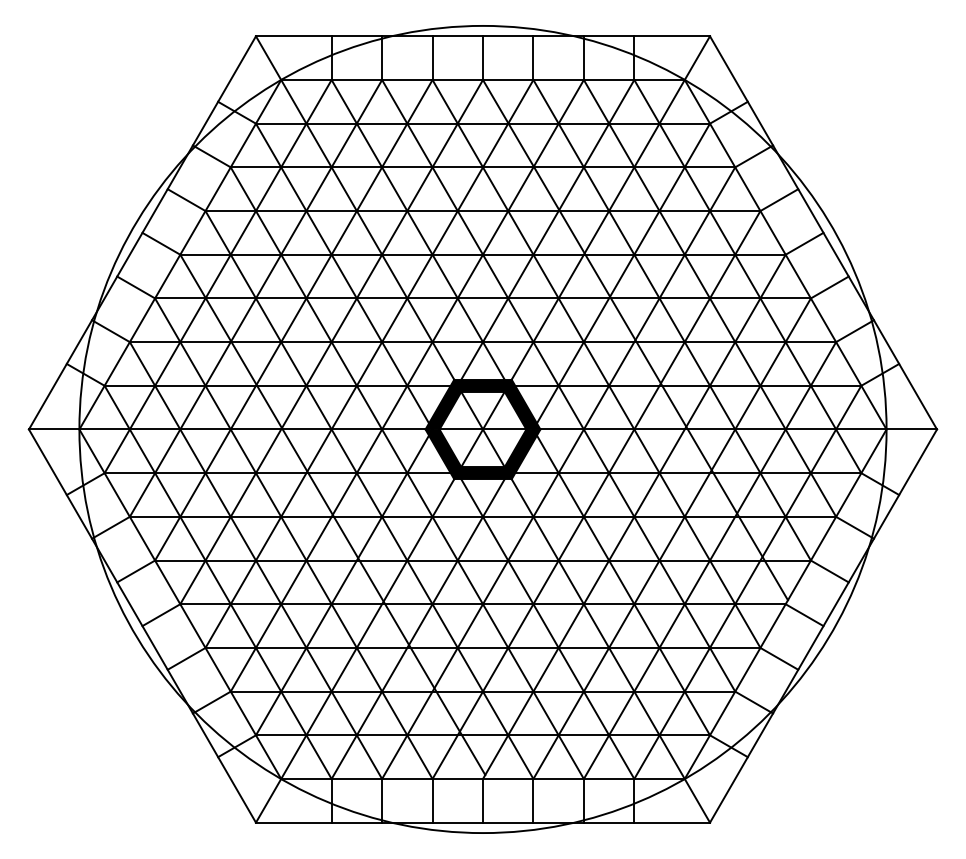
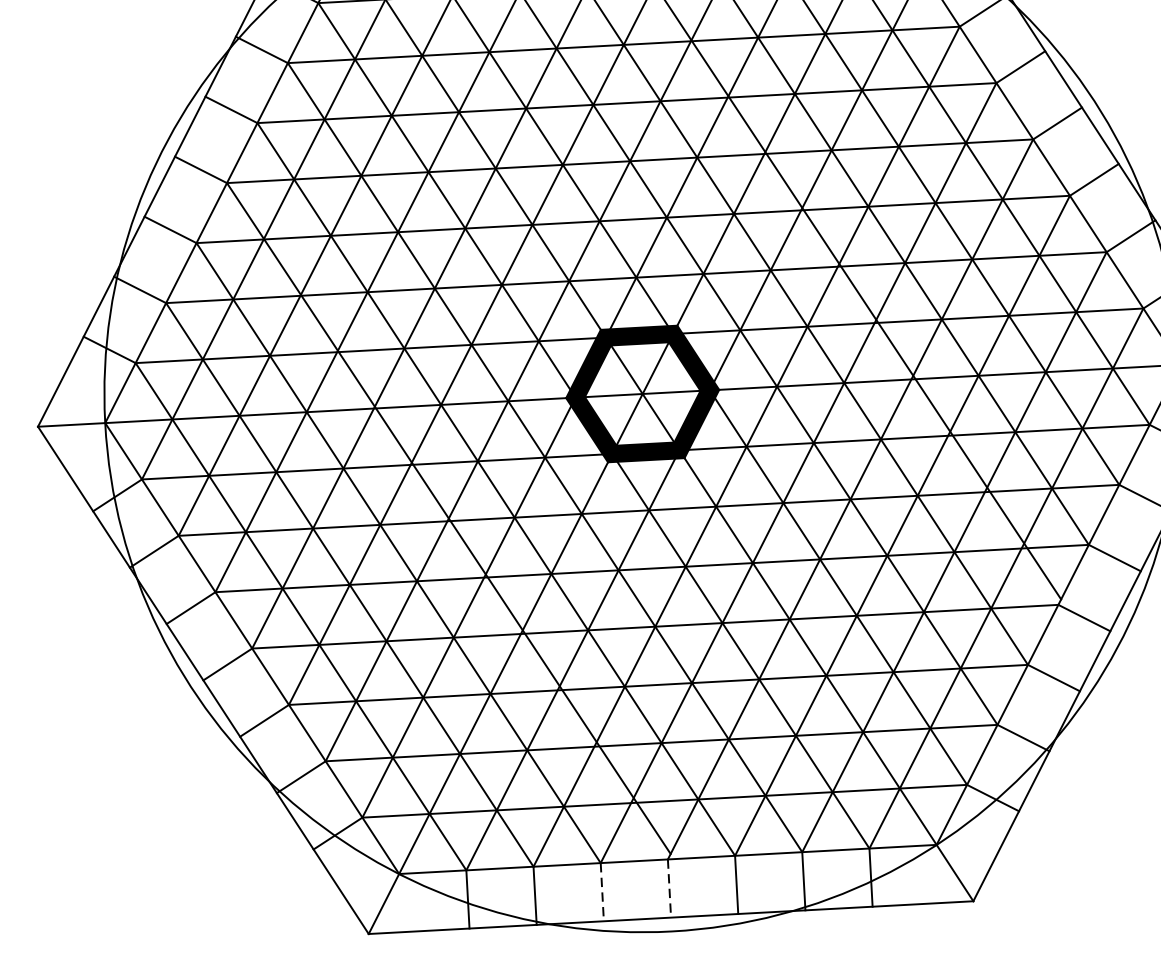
line: (432, 800) -> (602, 891), solid -> dashed
line: (483, 800) -> (670, 888), solid -> dashed

